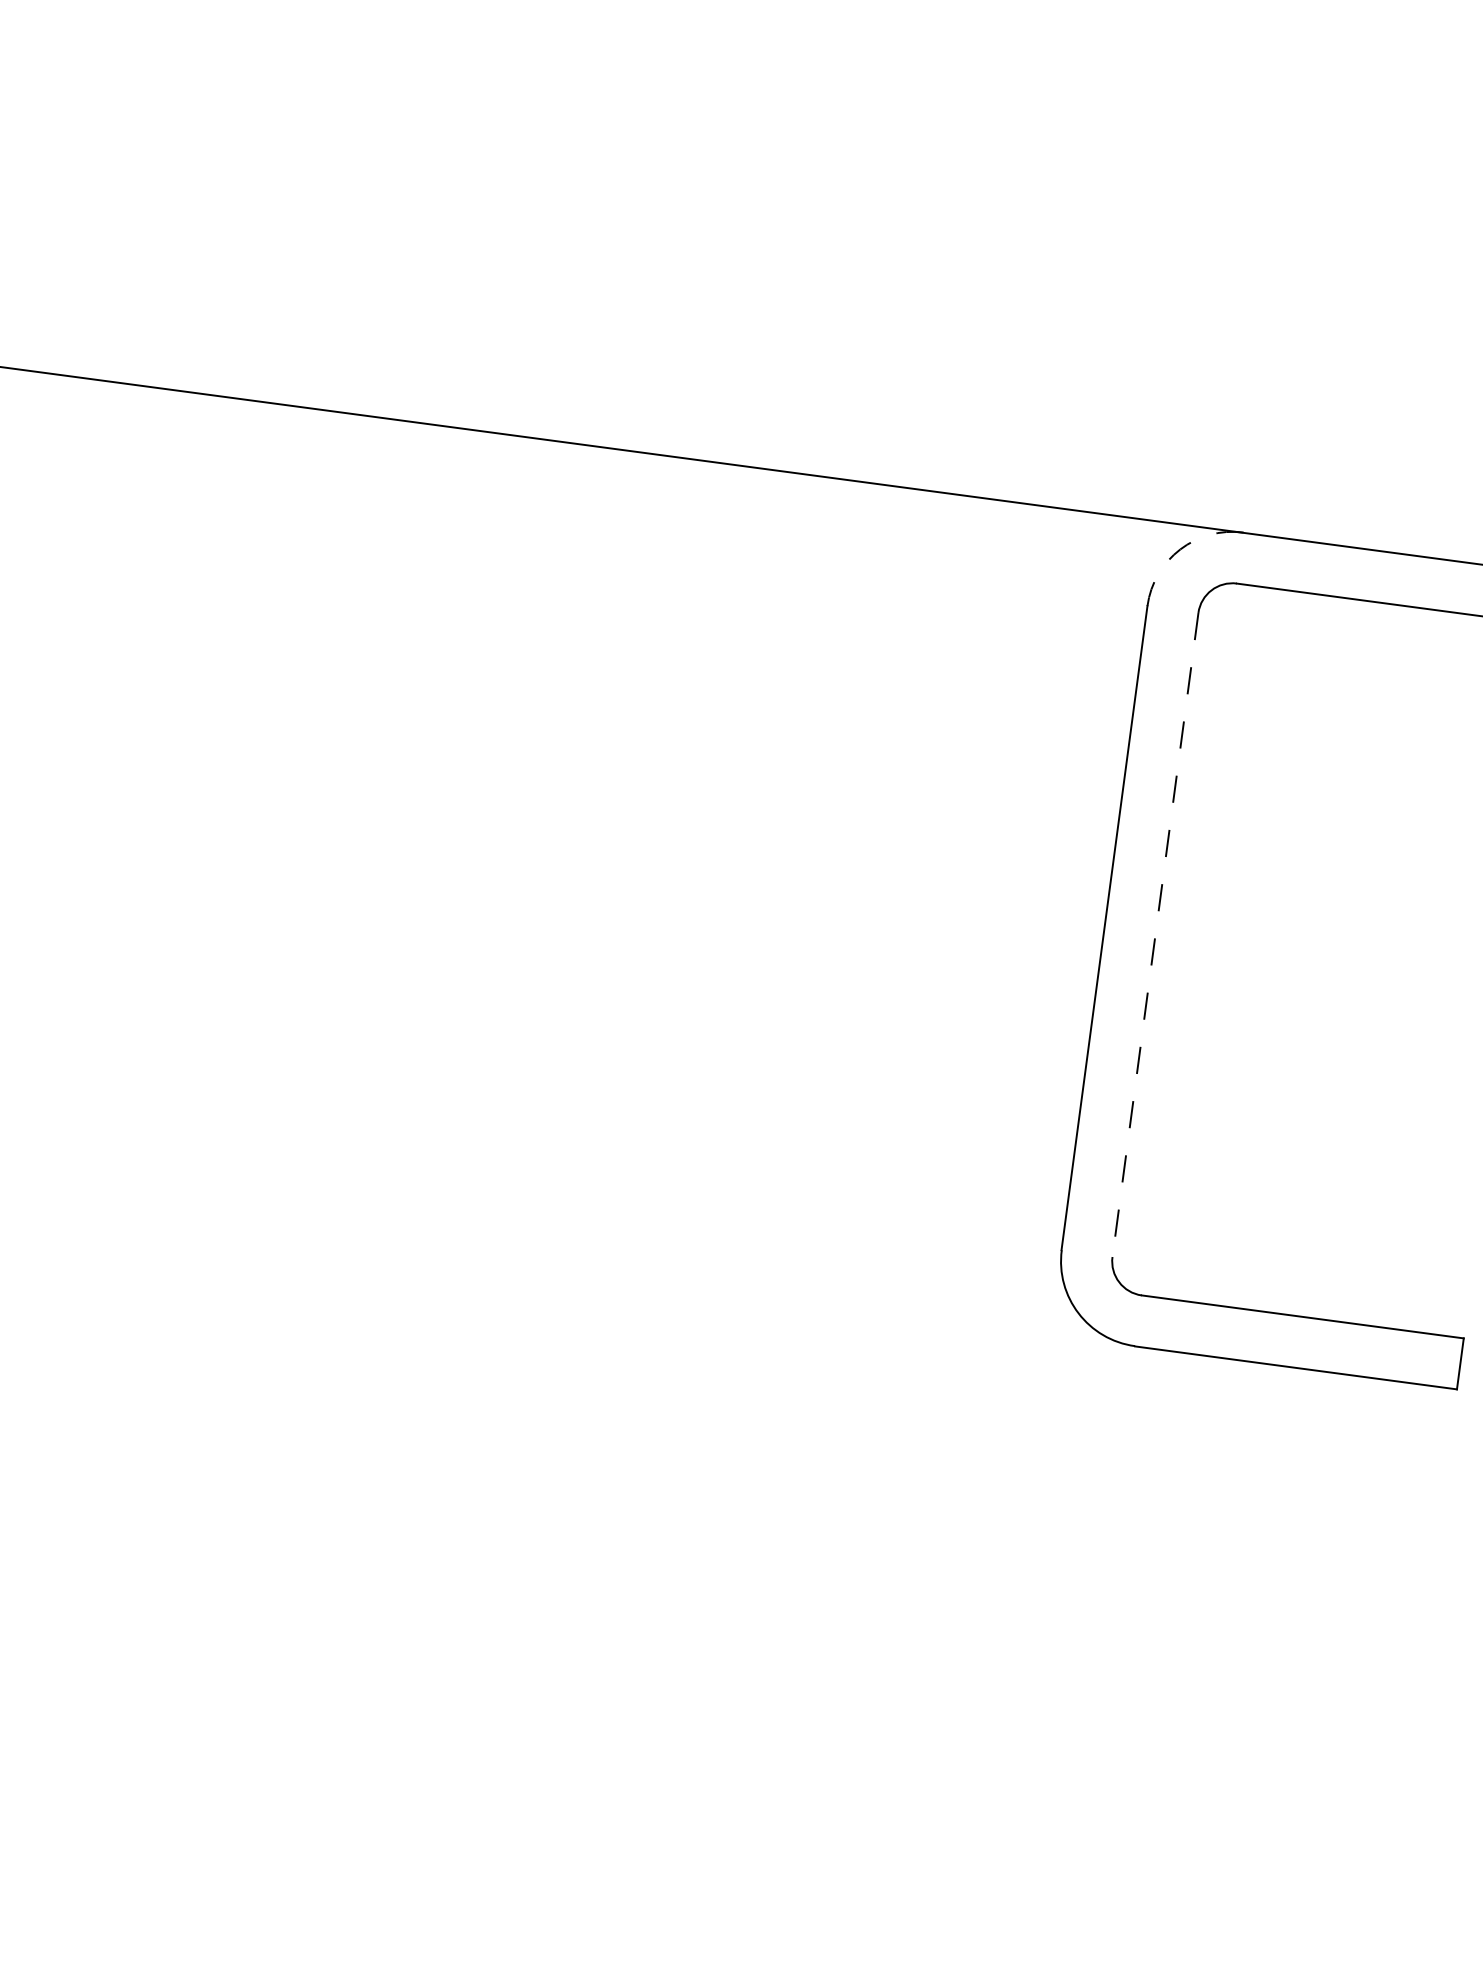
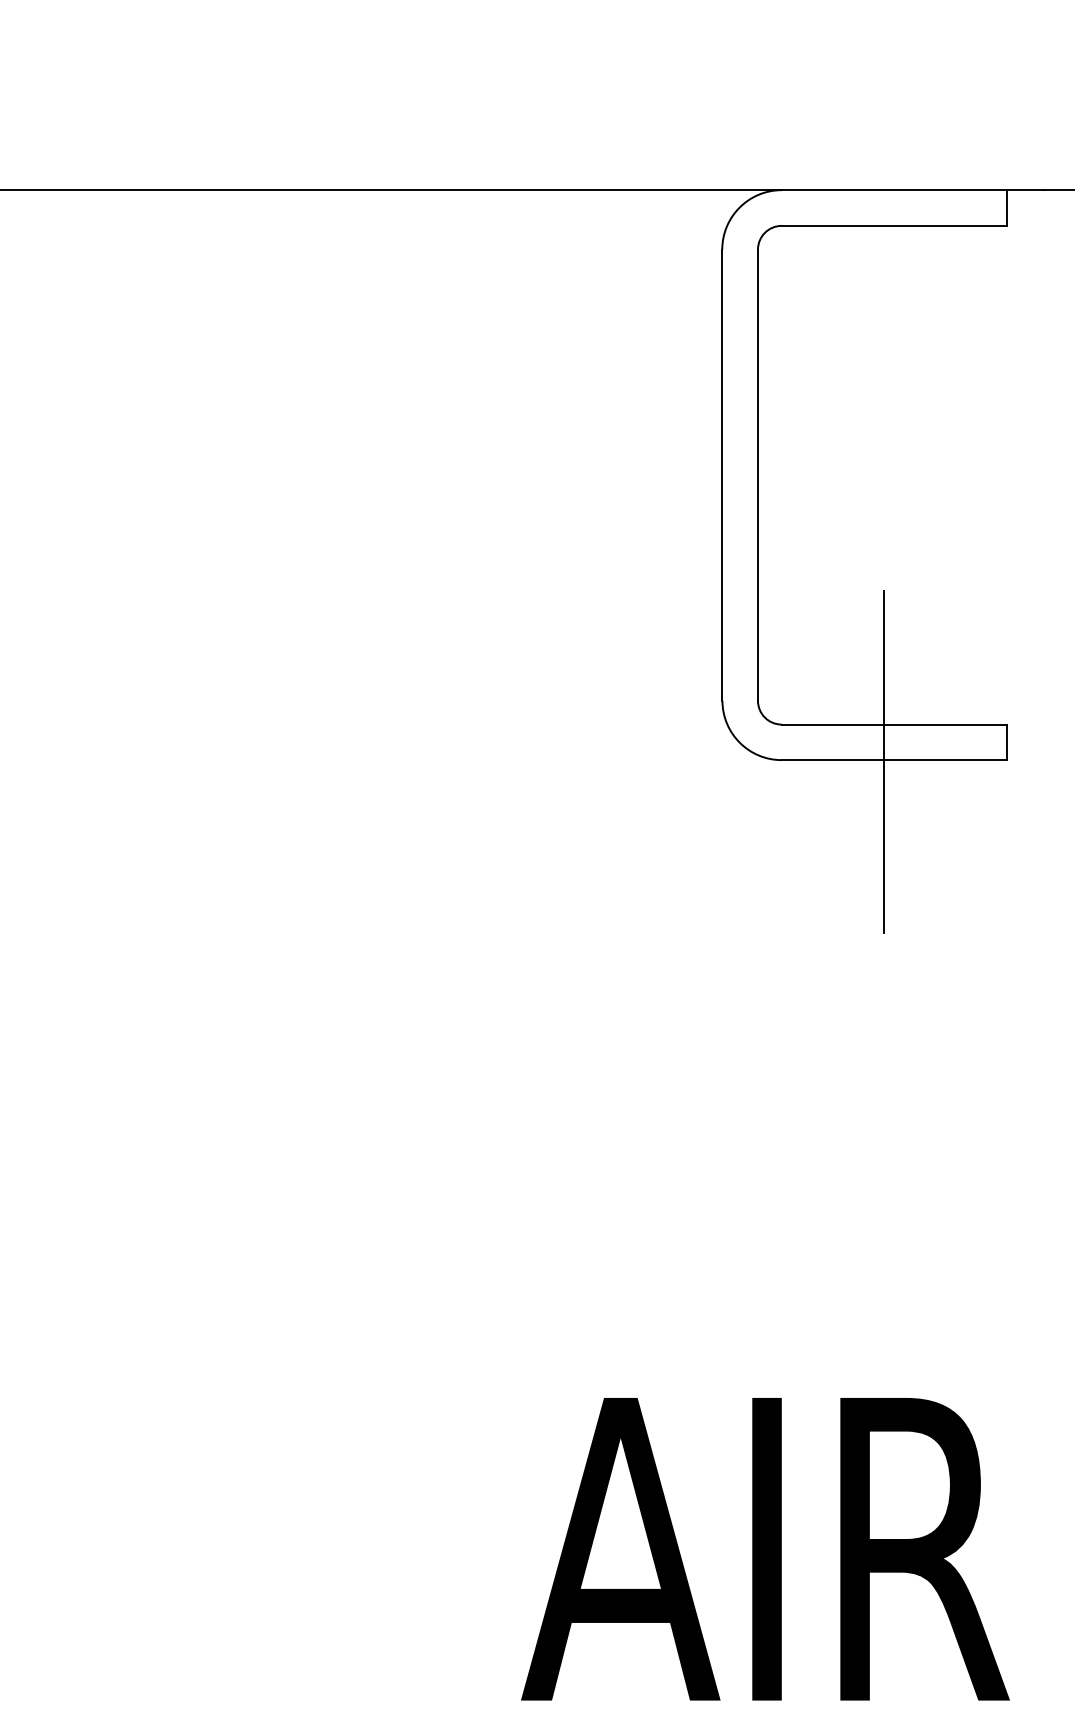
arc: (1180, 549) -> (739, 207), dashed -> solid
line: (1154, 935) -> (757, 475), dashed -> solid
line: (1279, 1368) -> (883, 762), added

